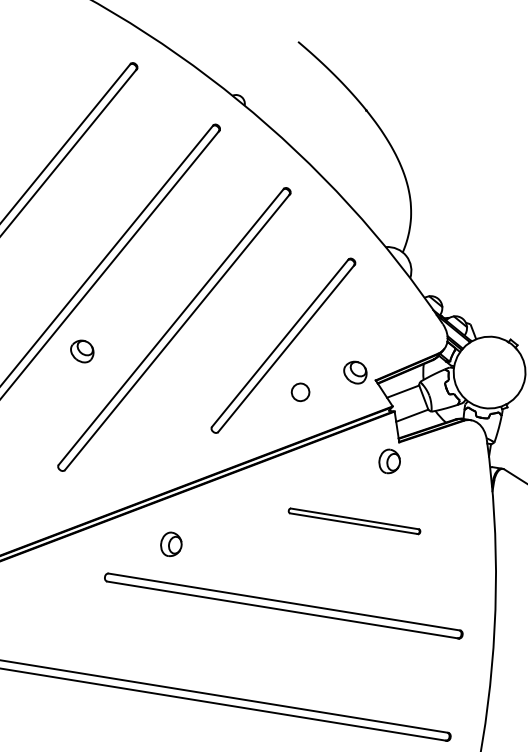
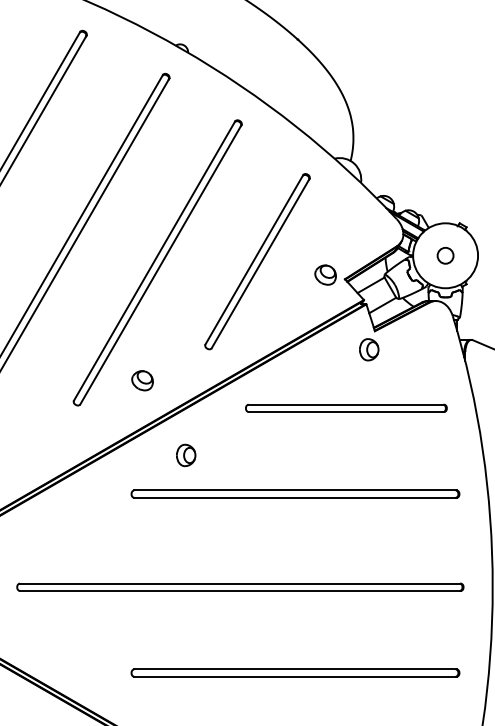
part: (82, 351) -> (142, 380), moved
circle: (300, 392) -> (445, 255), moved
part: (354, 520) -> (346, 407), size x1.67

